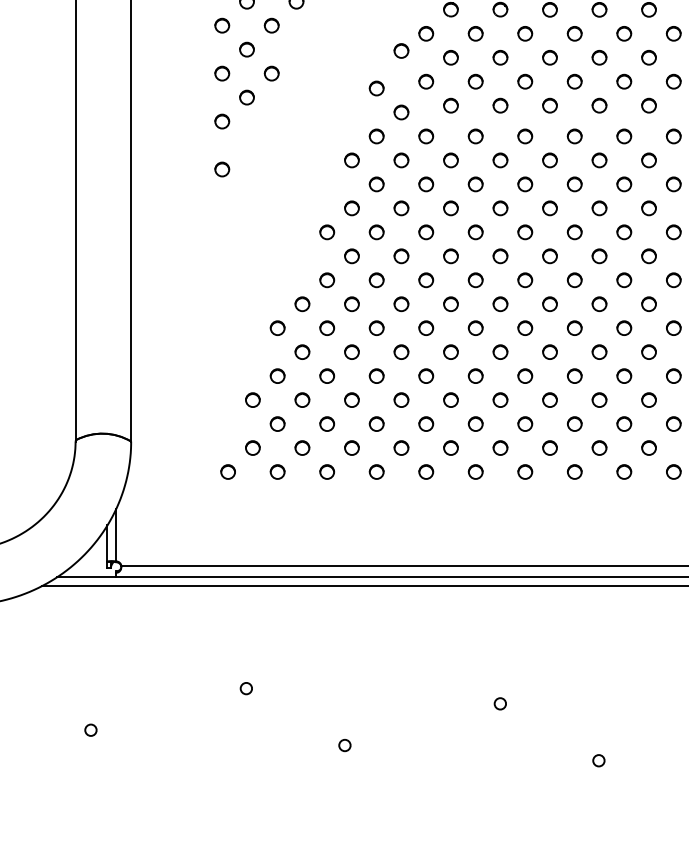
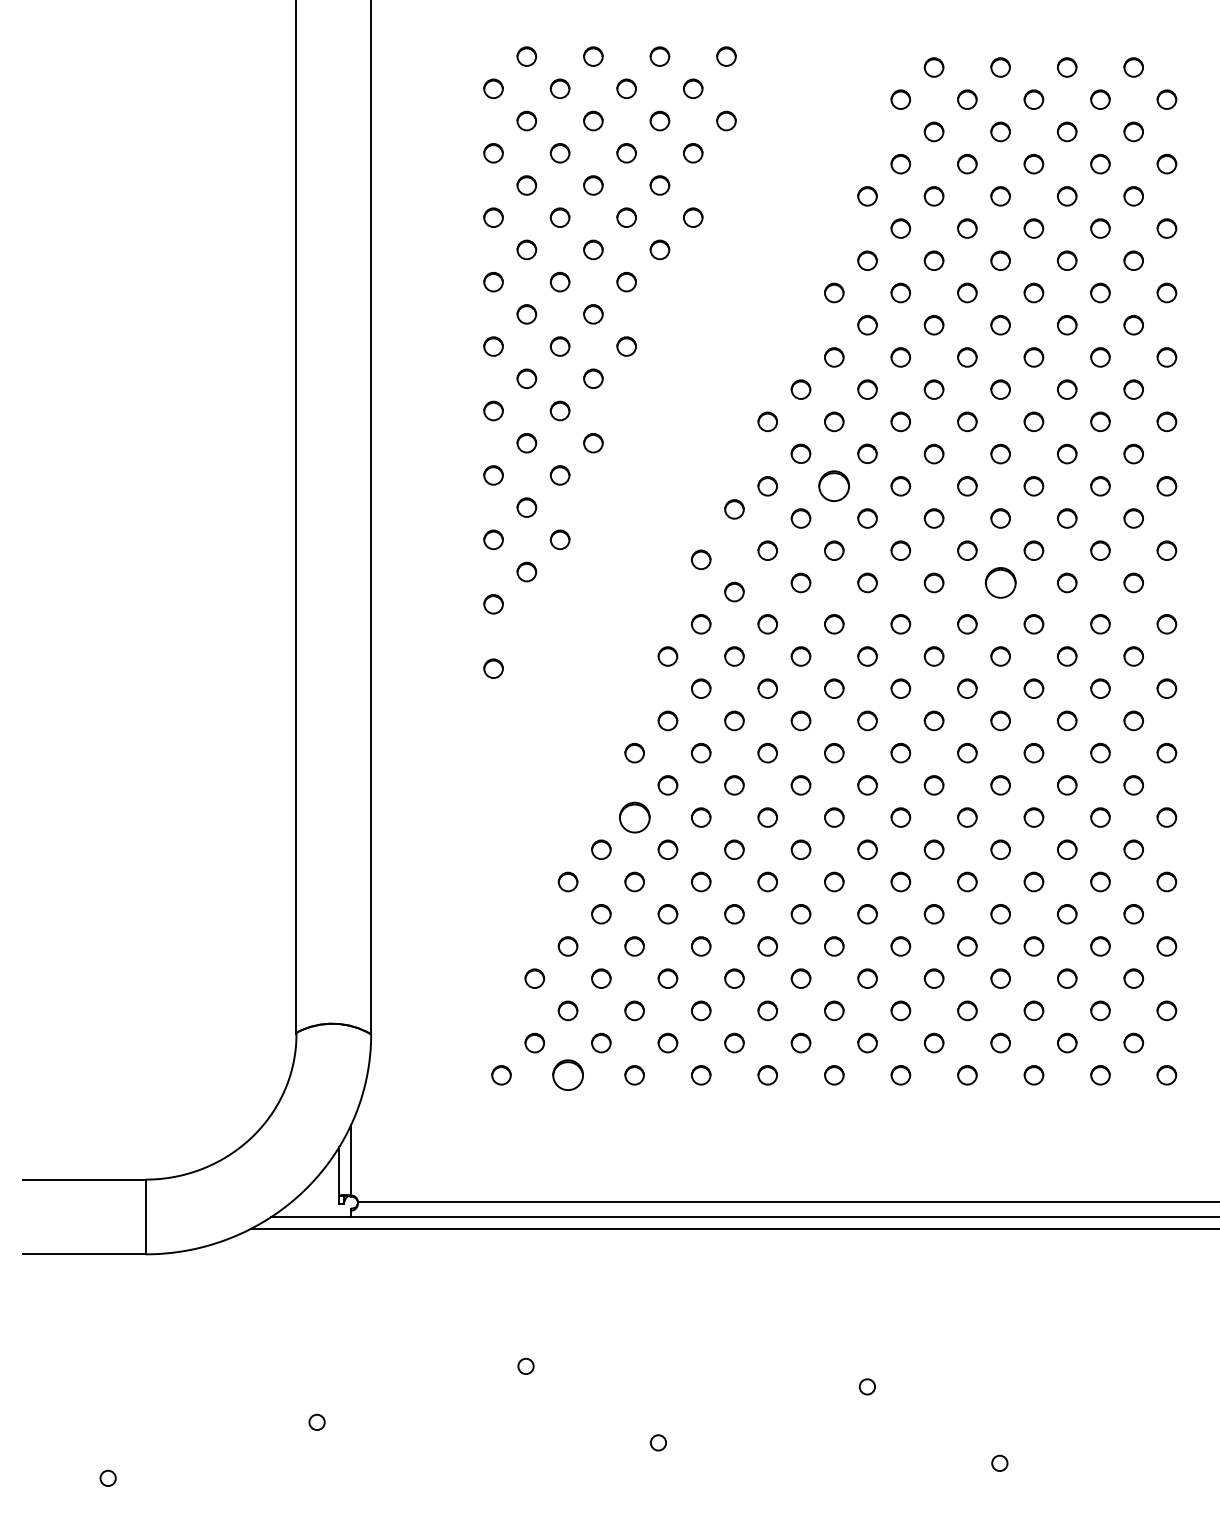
circle: (475, 33) -> (834, 486), size x1.6
part: (599, 105) -> (1000, 582), size x1.6
circle: (327, 280) -> (634, 817), size x1.6
part: (277, 472) -> (567, 1075), size x1.6

